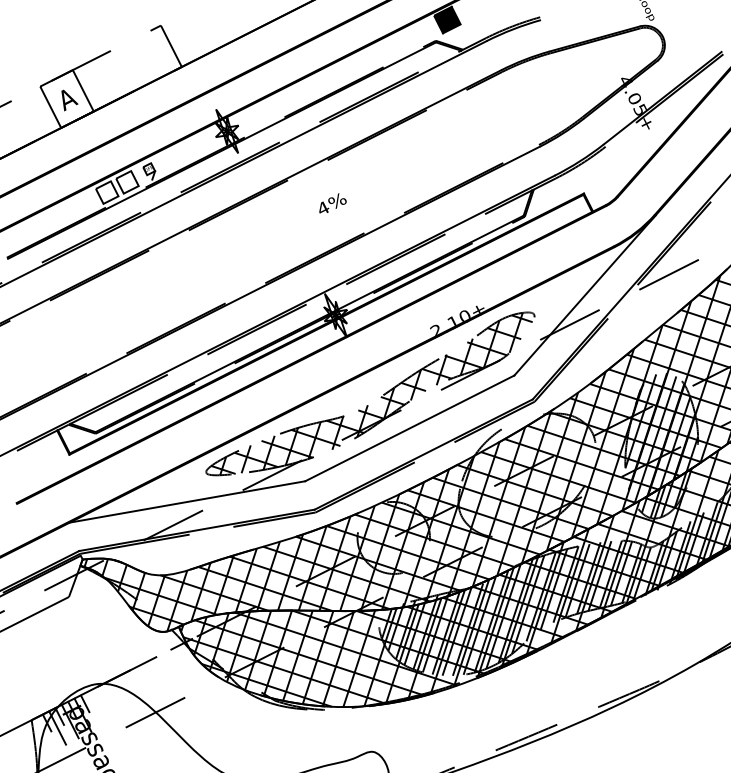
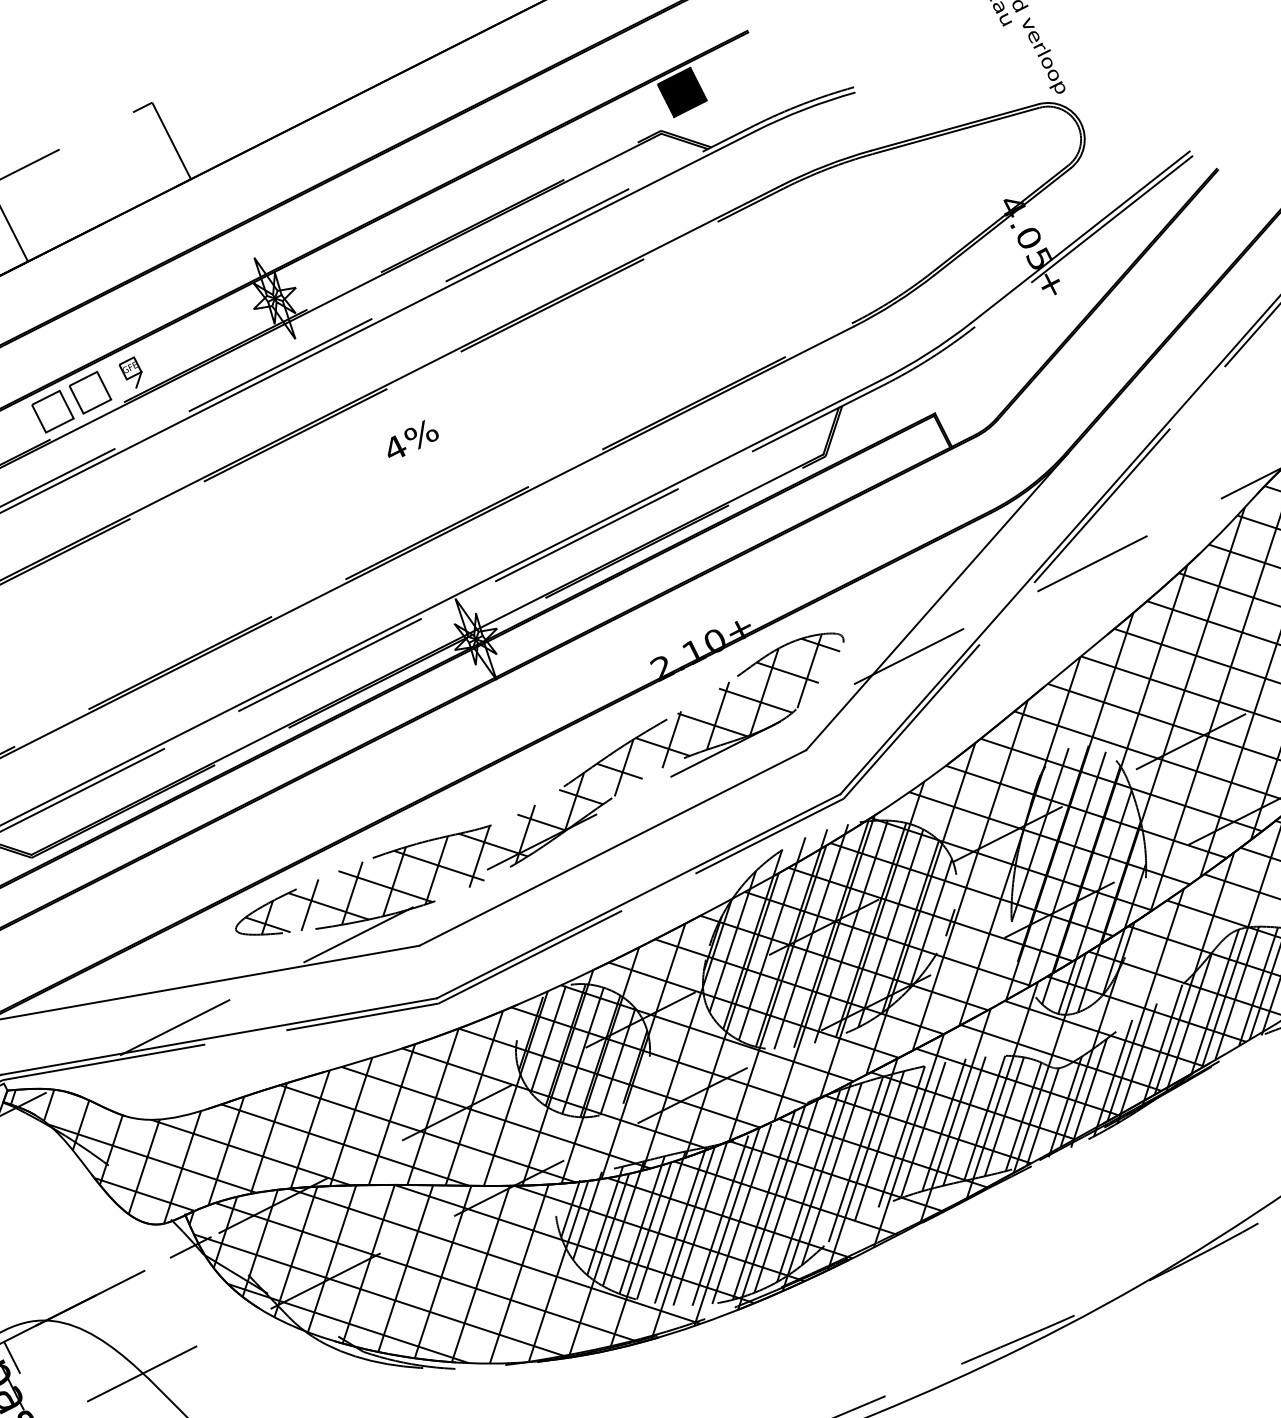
text: (332, 203) -> (412, 439), moved
hatch: (526, 475) -> (828, 935), added
hatch: (393, 537) -> (582, 1049), added

